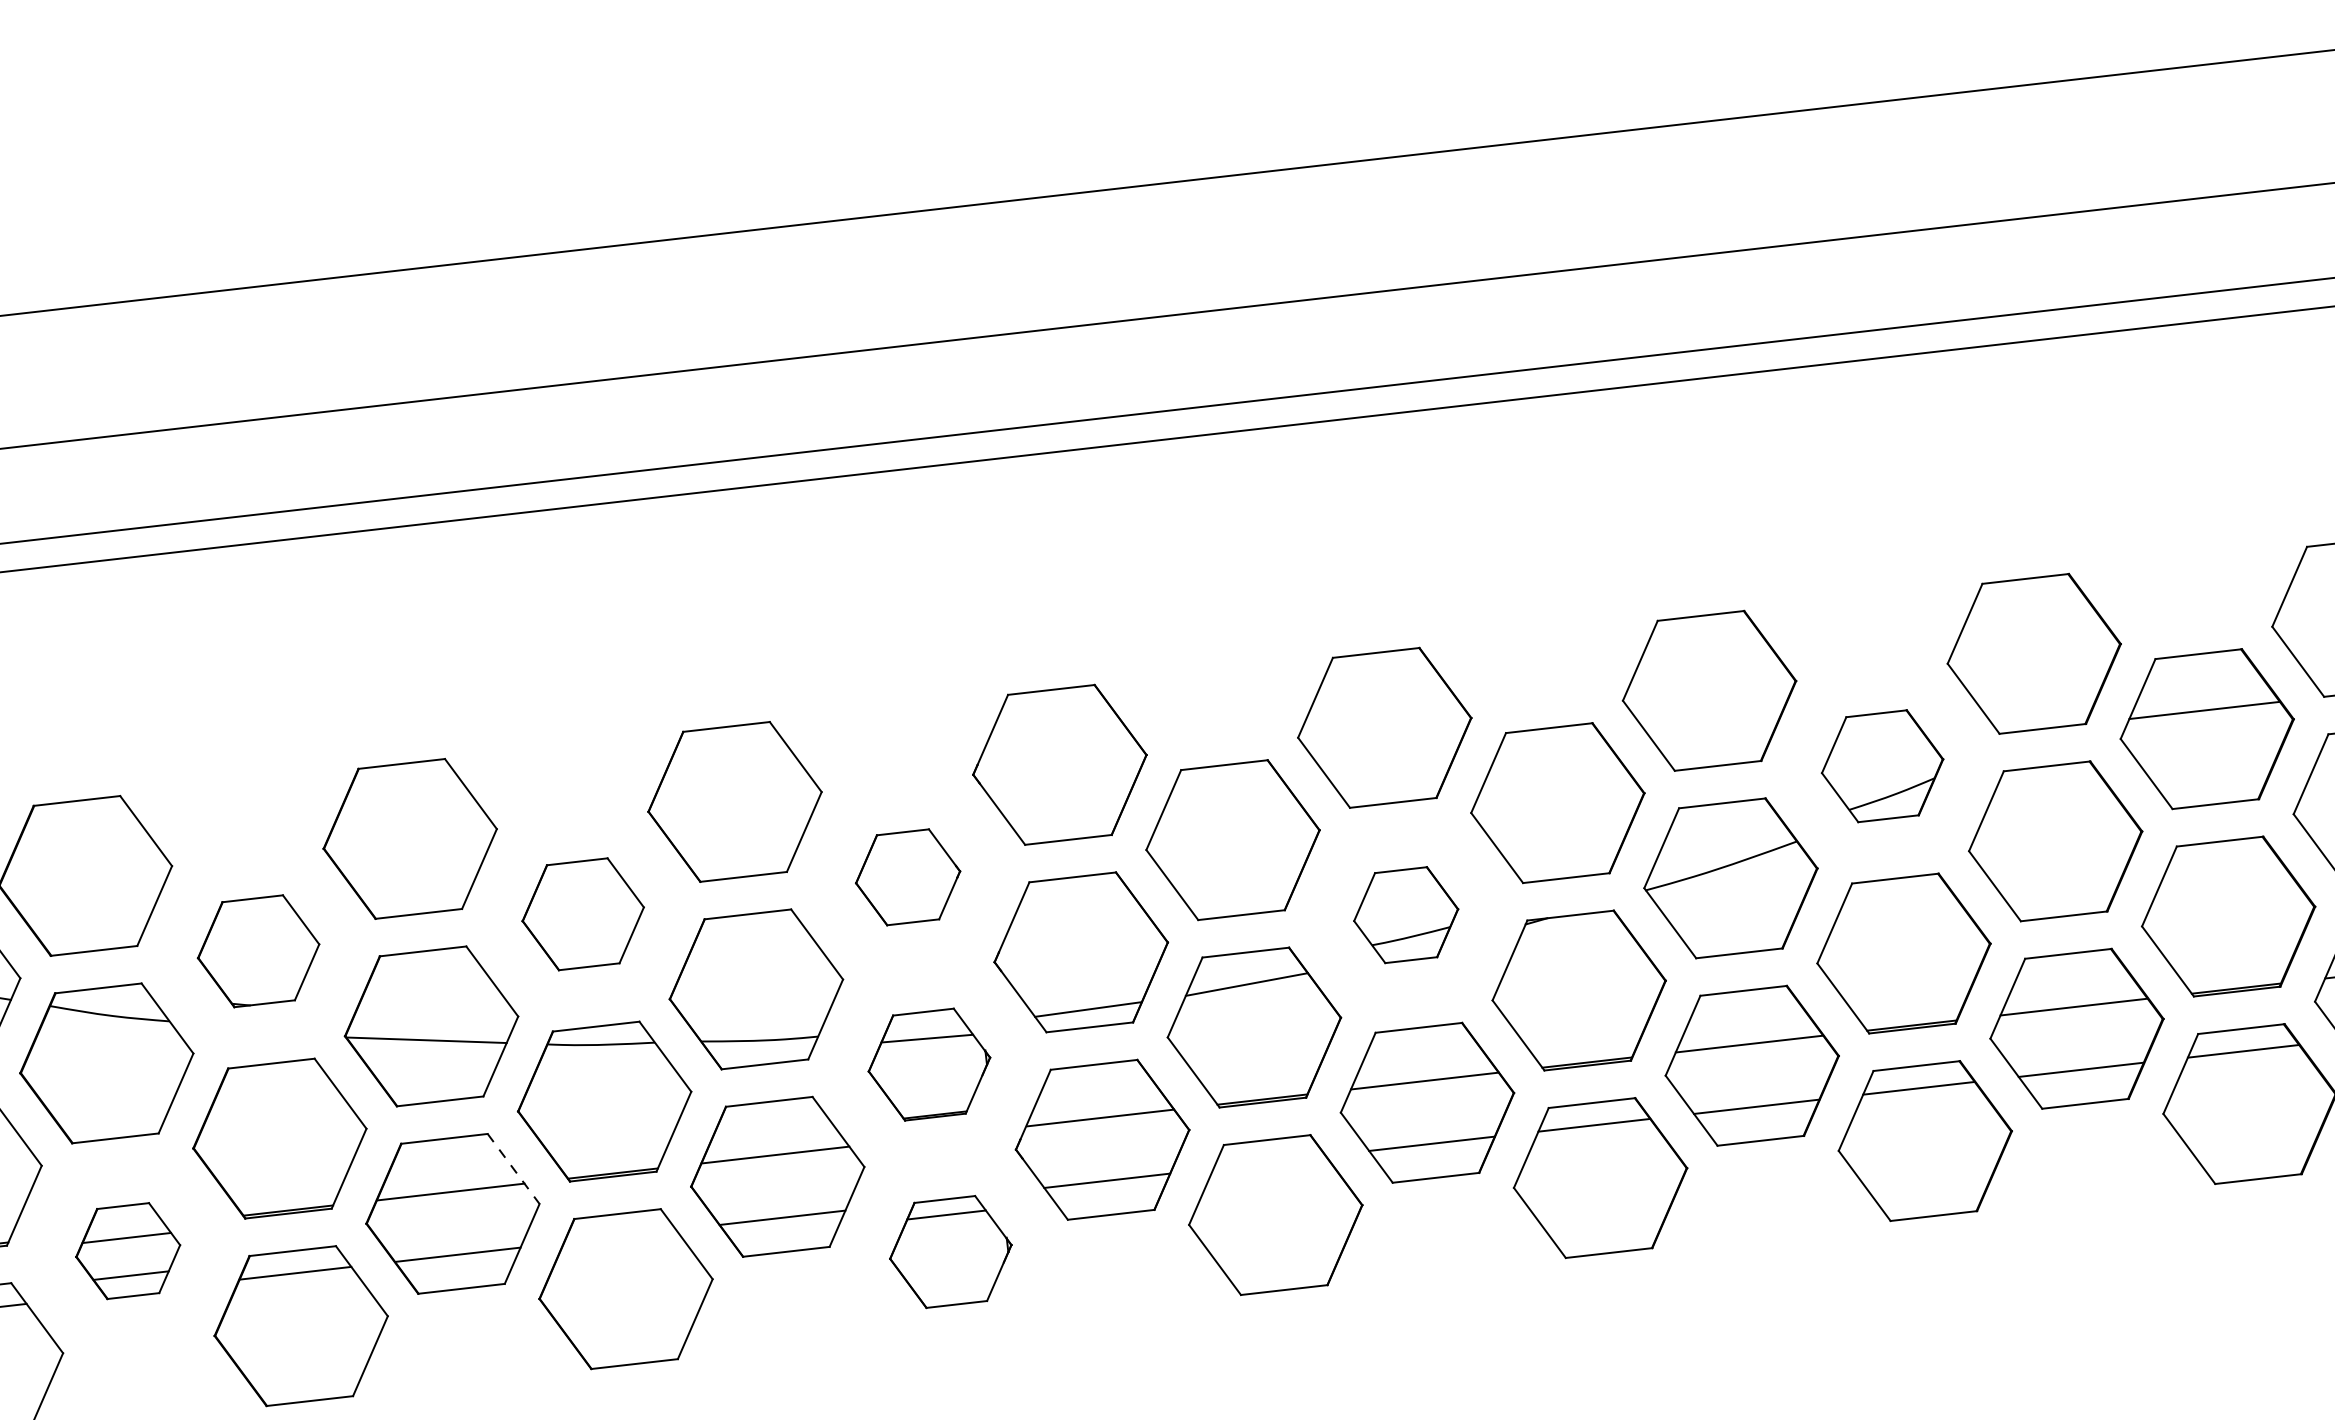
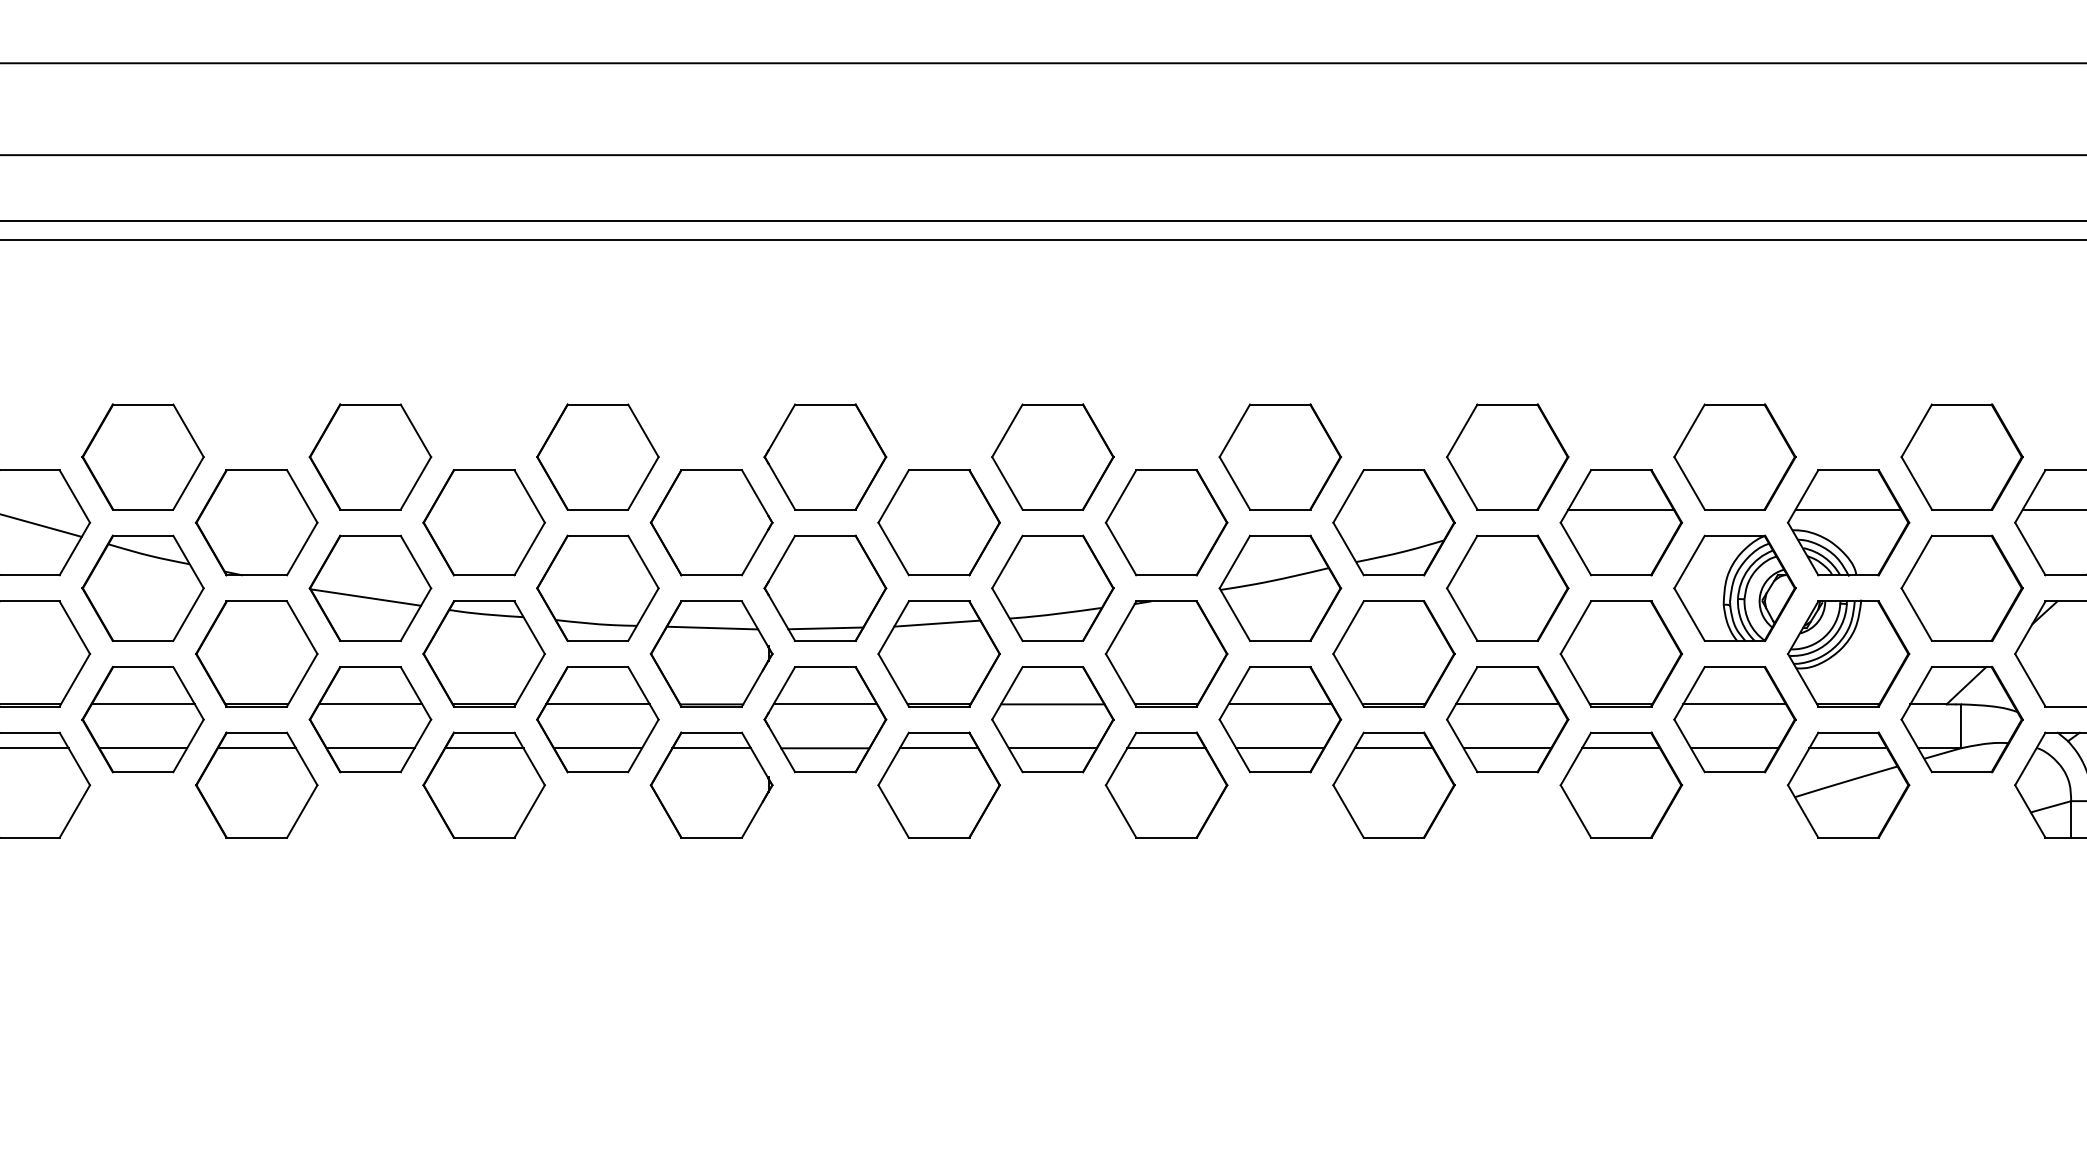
part: (1881, 765) -> (1393, 522), size x1.43
part: (907, 876) -> (711, 522), size x1.67
part: (582, 913) -> (483, 522), size x1.43
part: (1405, 914) -> (1052, 587), size x1.67
part: (258, 950) -> (256, 522), size x1.43
part: (929, 1063) -> (711, 653), size x1.43
line: (1268, 1162) -> (938, 748), added
line: (514, 1169) -> (416, 693), dashed -> solid
line: (620, 1236) -> (484, 748), added
part: (127, 1250) -> (142, 719), size x1.67
part: (950, 1251) -> (711, 784), size x1.43

